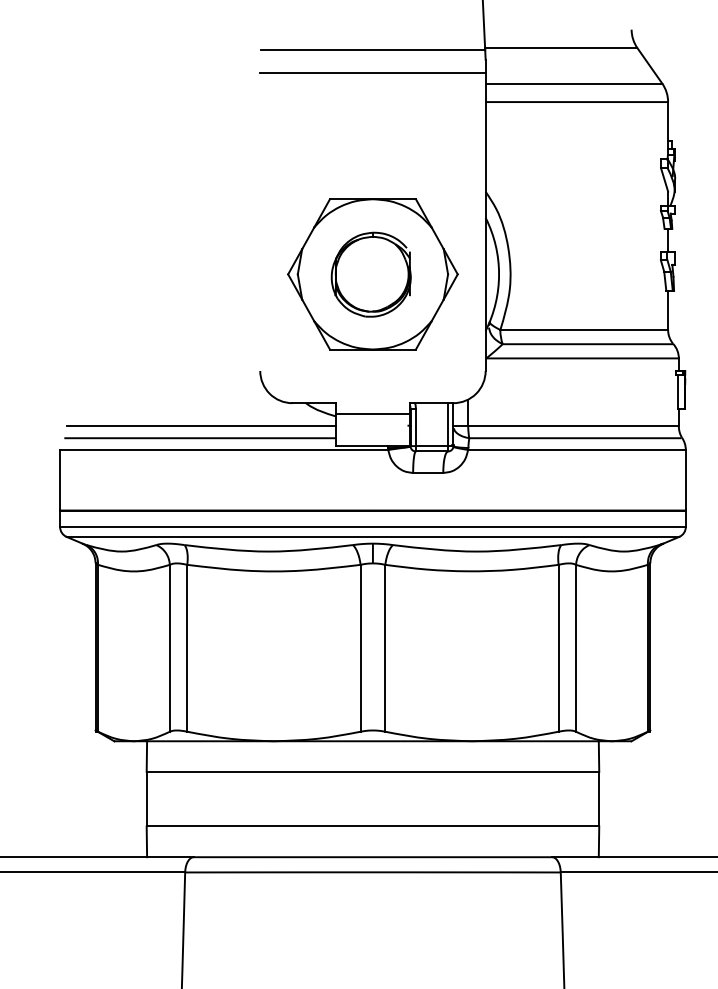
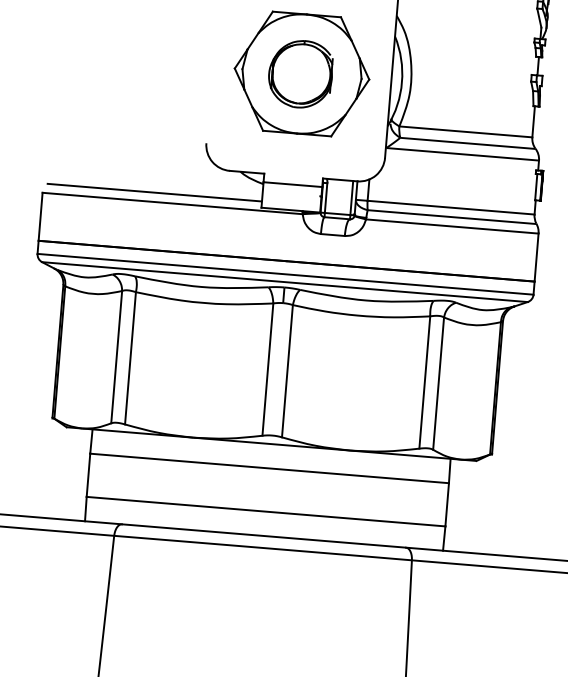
line: (201, 426) -> (156, 183), removed

